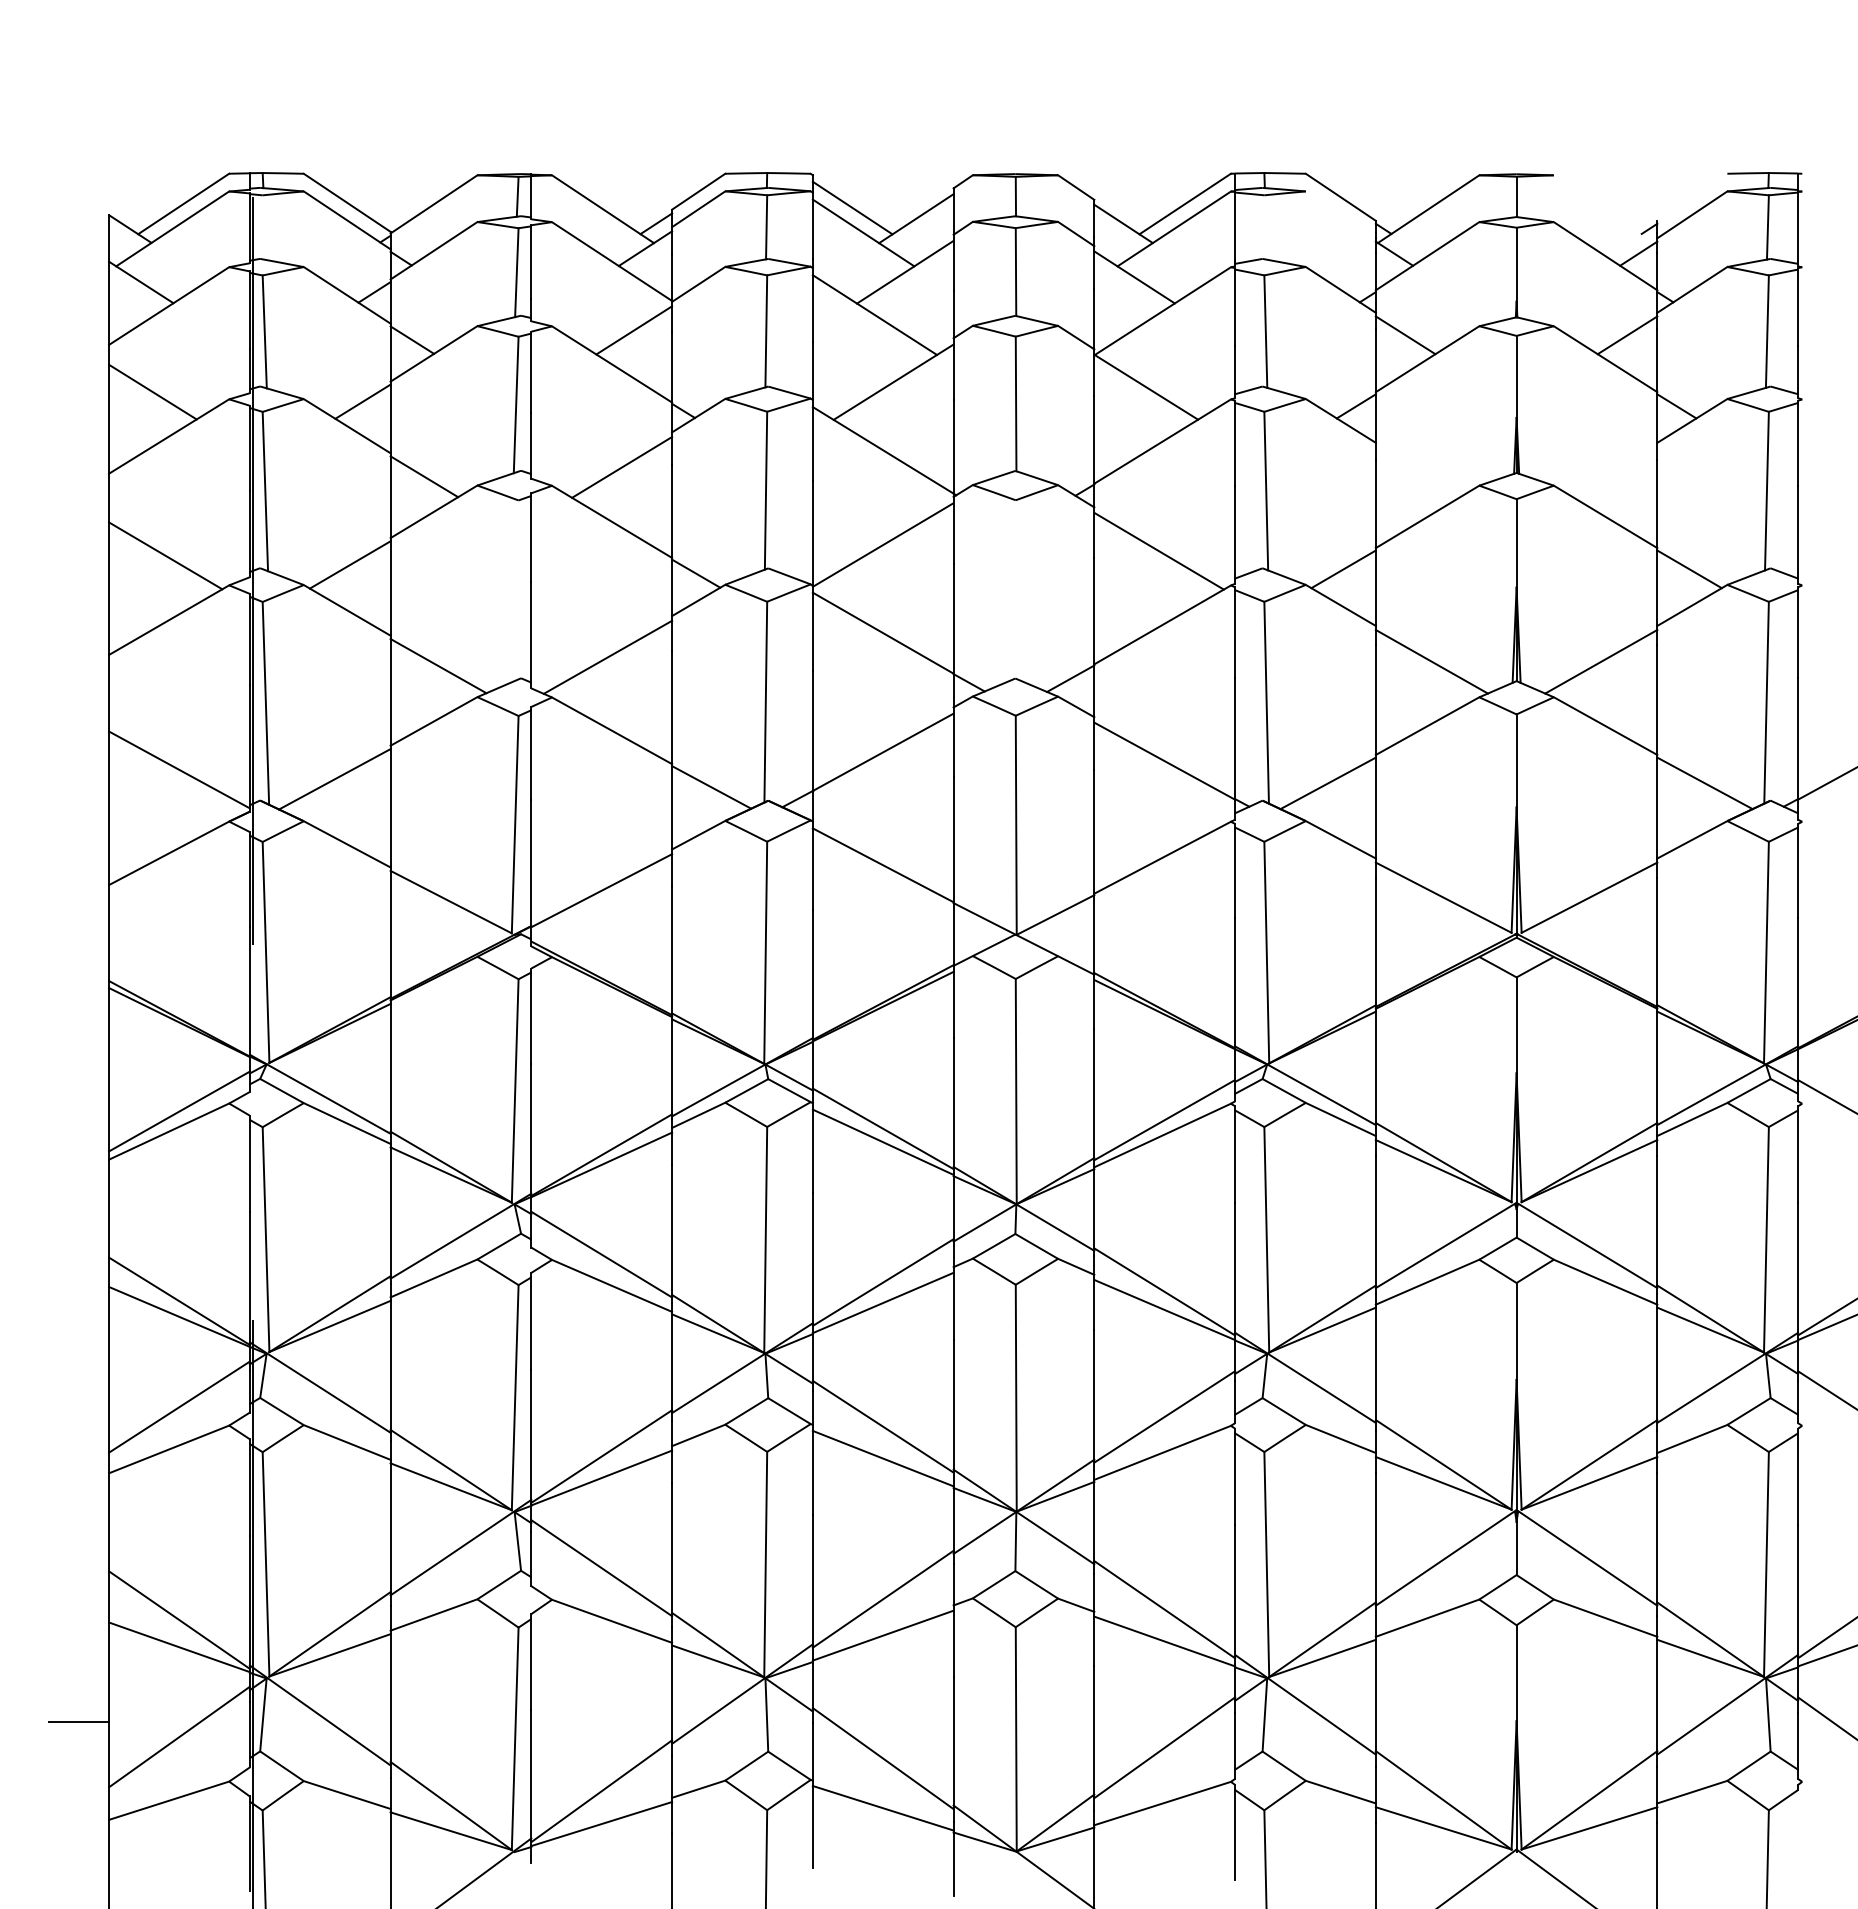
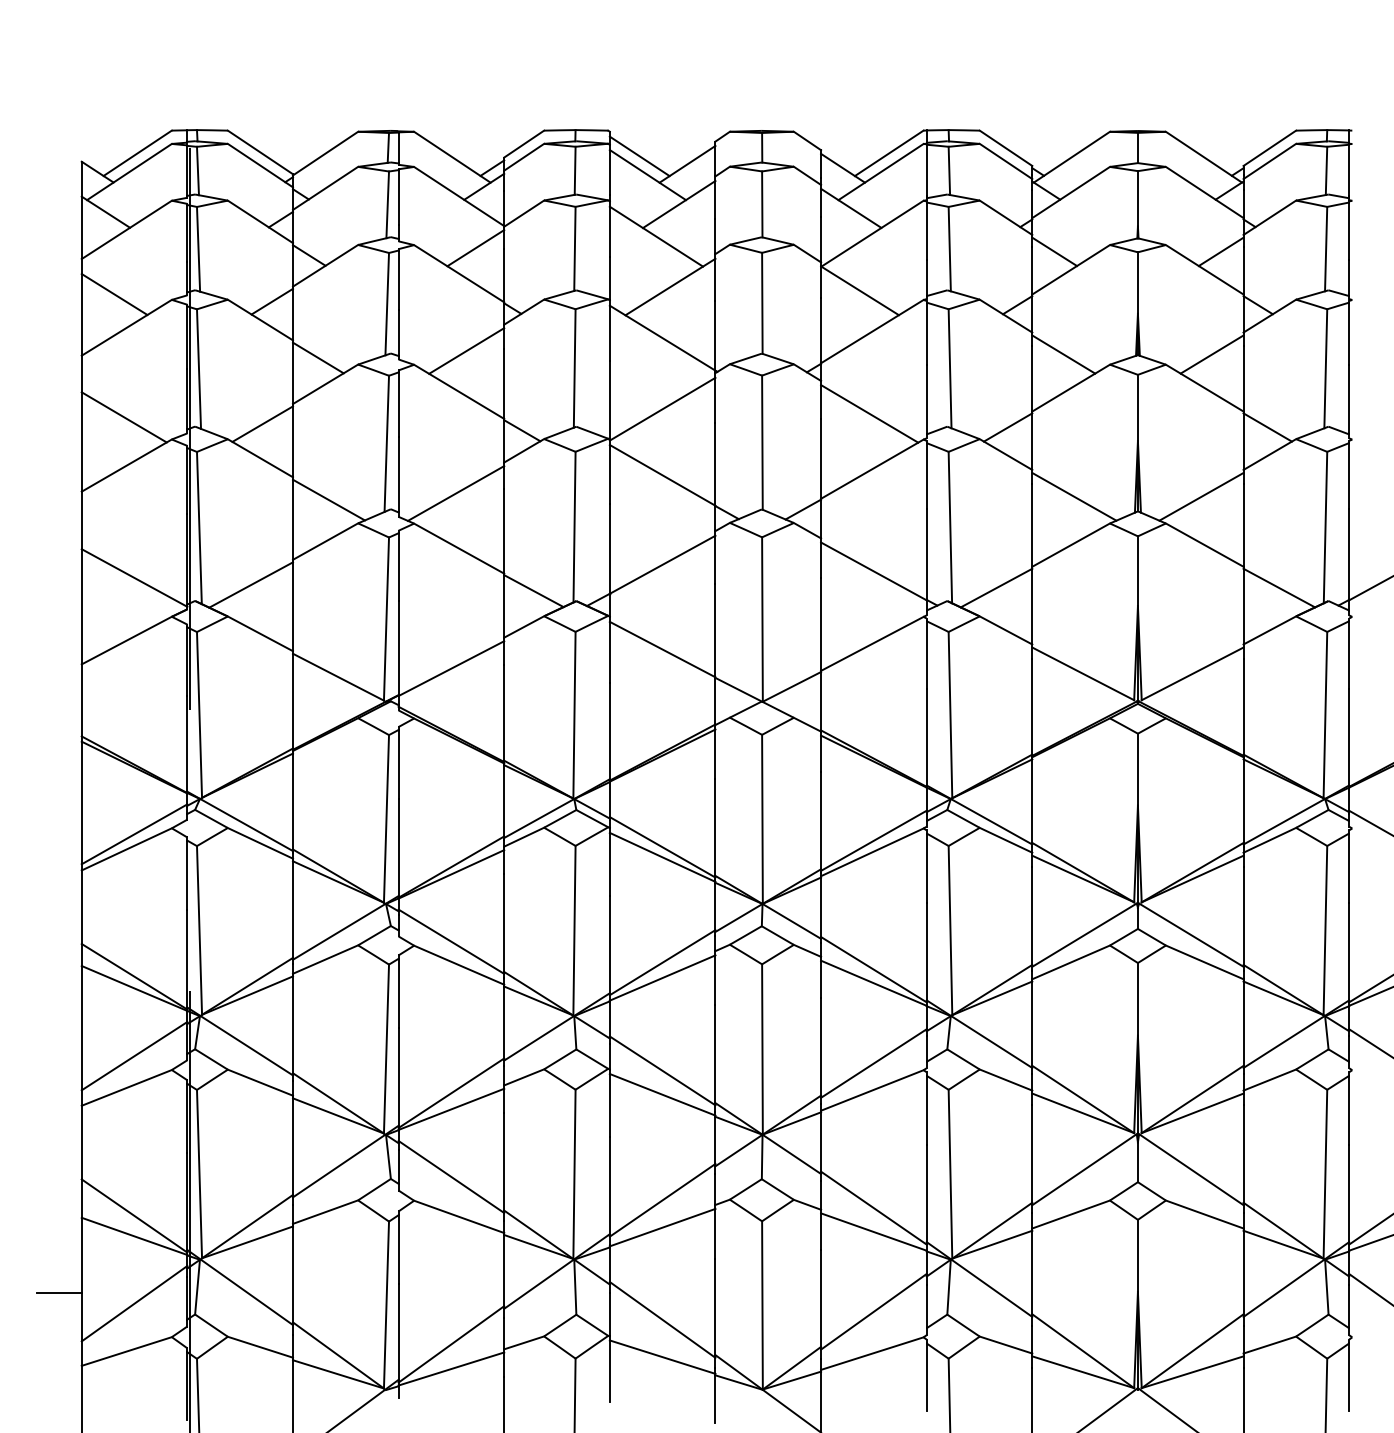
line: (1692, 196) -> (1269, 147), added
line: (1604, 209) -> (1203, 157), added
line: (1340, 214) -> (1005, 161), added
line: (263, 227) -> (197, 170), added
line: (1265, 227) -> (949, 170), added
line: (1417, 471) -> (1063, 354), added
line: (1615, 471) -> (1212, 354), added
line: (1015, 589) -> (761, 442), added
line: (515, 590) -> (386, 443), added
line: (1798, 1834) -> (1349, 1376), added

